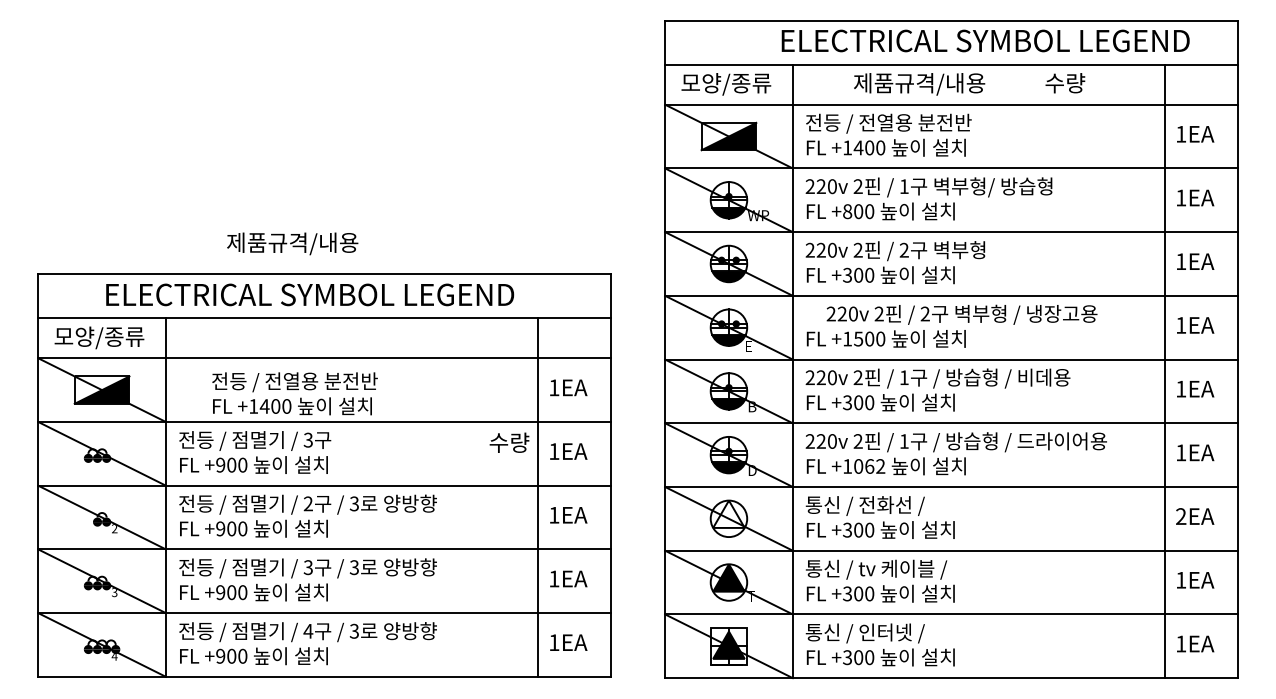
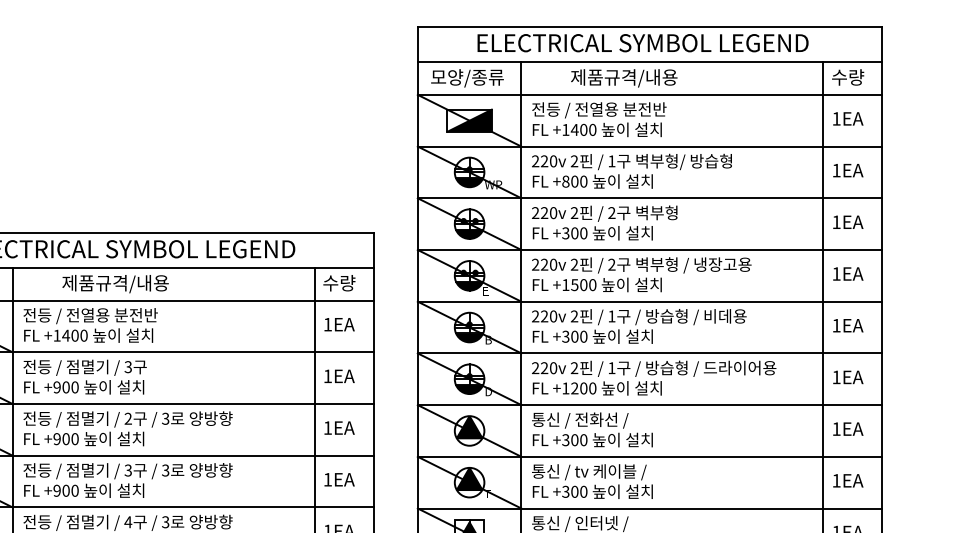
text: (985, 40) -> (642, 42), moved
text: (1065, 83) -> (848, 77), moved
text: (292, 243) -> (115, 283), moved
text: (961, 314) -> (641, 265), moved
text: (294, 393) -> (90, 325), moved
text: (509, 442) -> (339, 282), moved
text: (869, 466) -> (583, 388), +1062 -> +1200
fill: (728, 513) -> (469, 426), added
text: (1181, 516) -> (836, 429), 2EA -> 1EA

